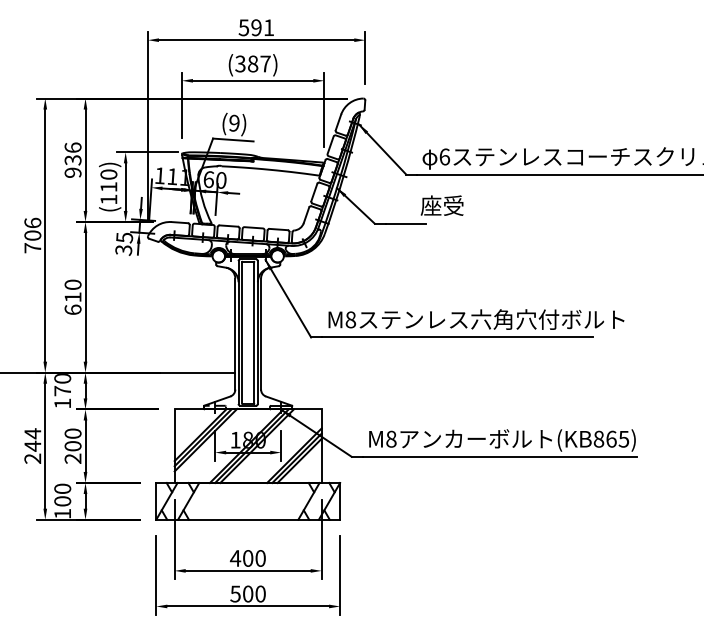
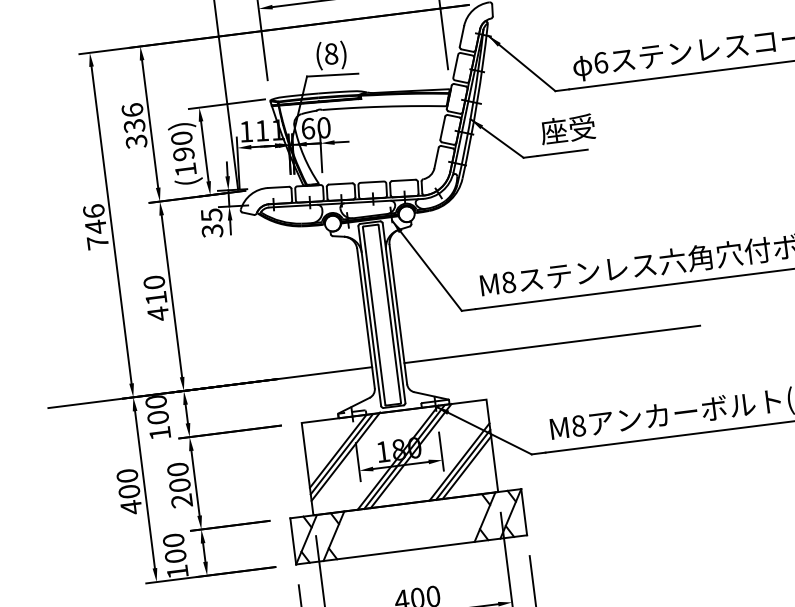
text: (234, 122) -> (331, 52), (9) -> (8)
text: (72, 172) -> (135, 141), 936 -> 336
text: (108, 187) -> (183, 154), (110) -> (190)
text: (441, 205) -> (566, 129), moved
text: (32, 235) -> (95, 226), 706 -> 746
text: (72, 309) -> (157, 313), 610 -> 410
line: (378, 372) -> (551, 344), added
text: (62, 391) -> (157, 418), 170 -> 100
text: (32, 446) -> (128, 492), 244 -> 400

